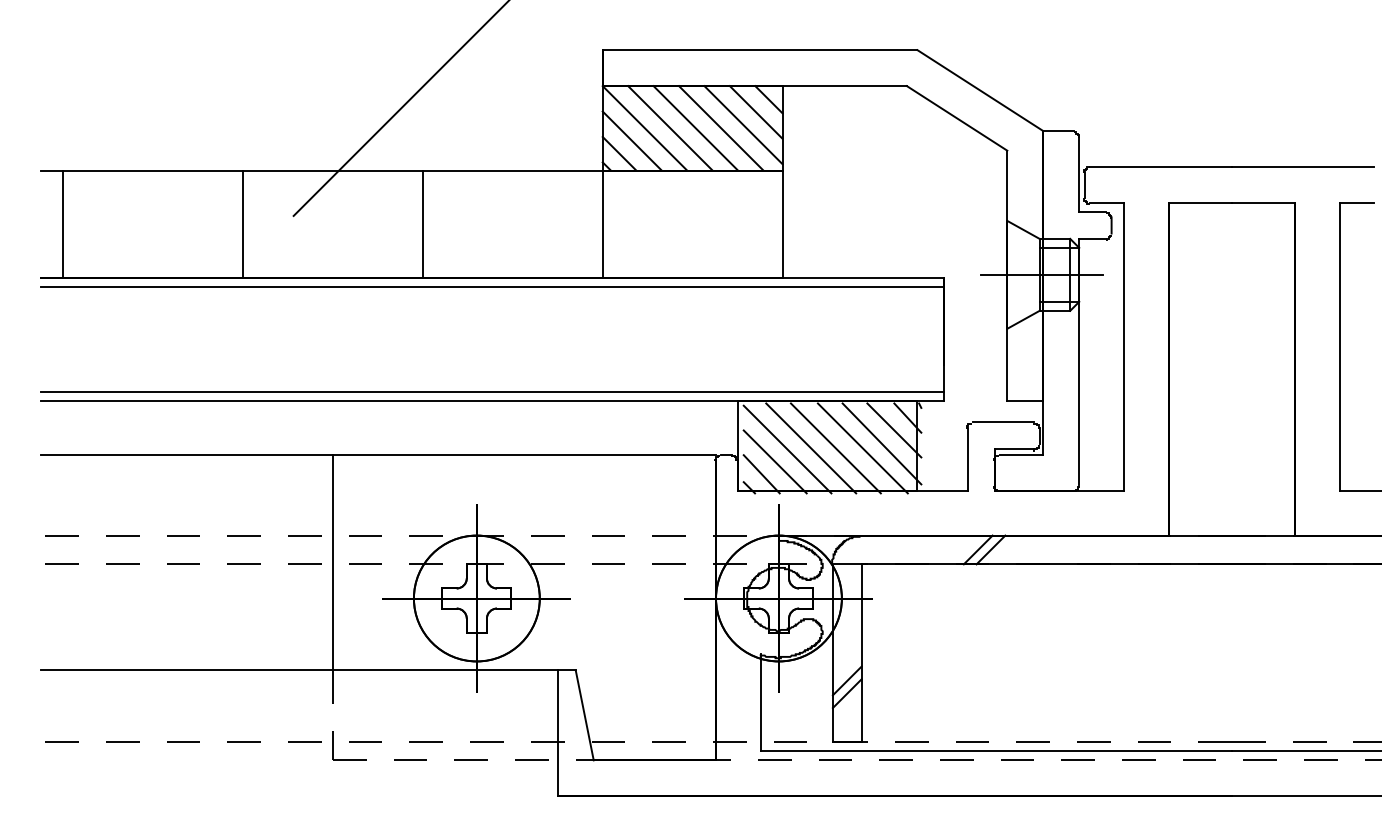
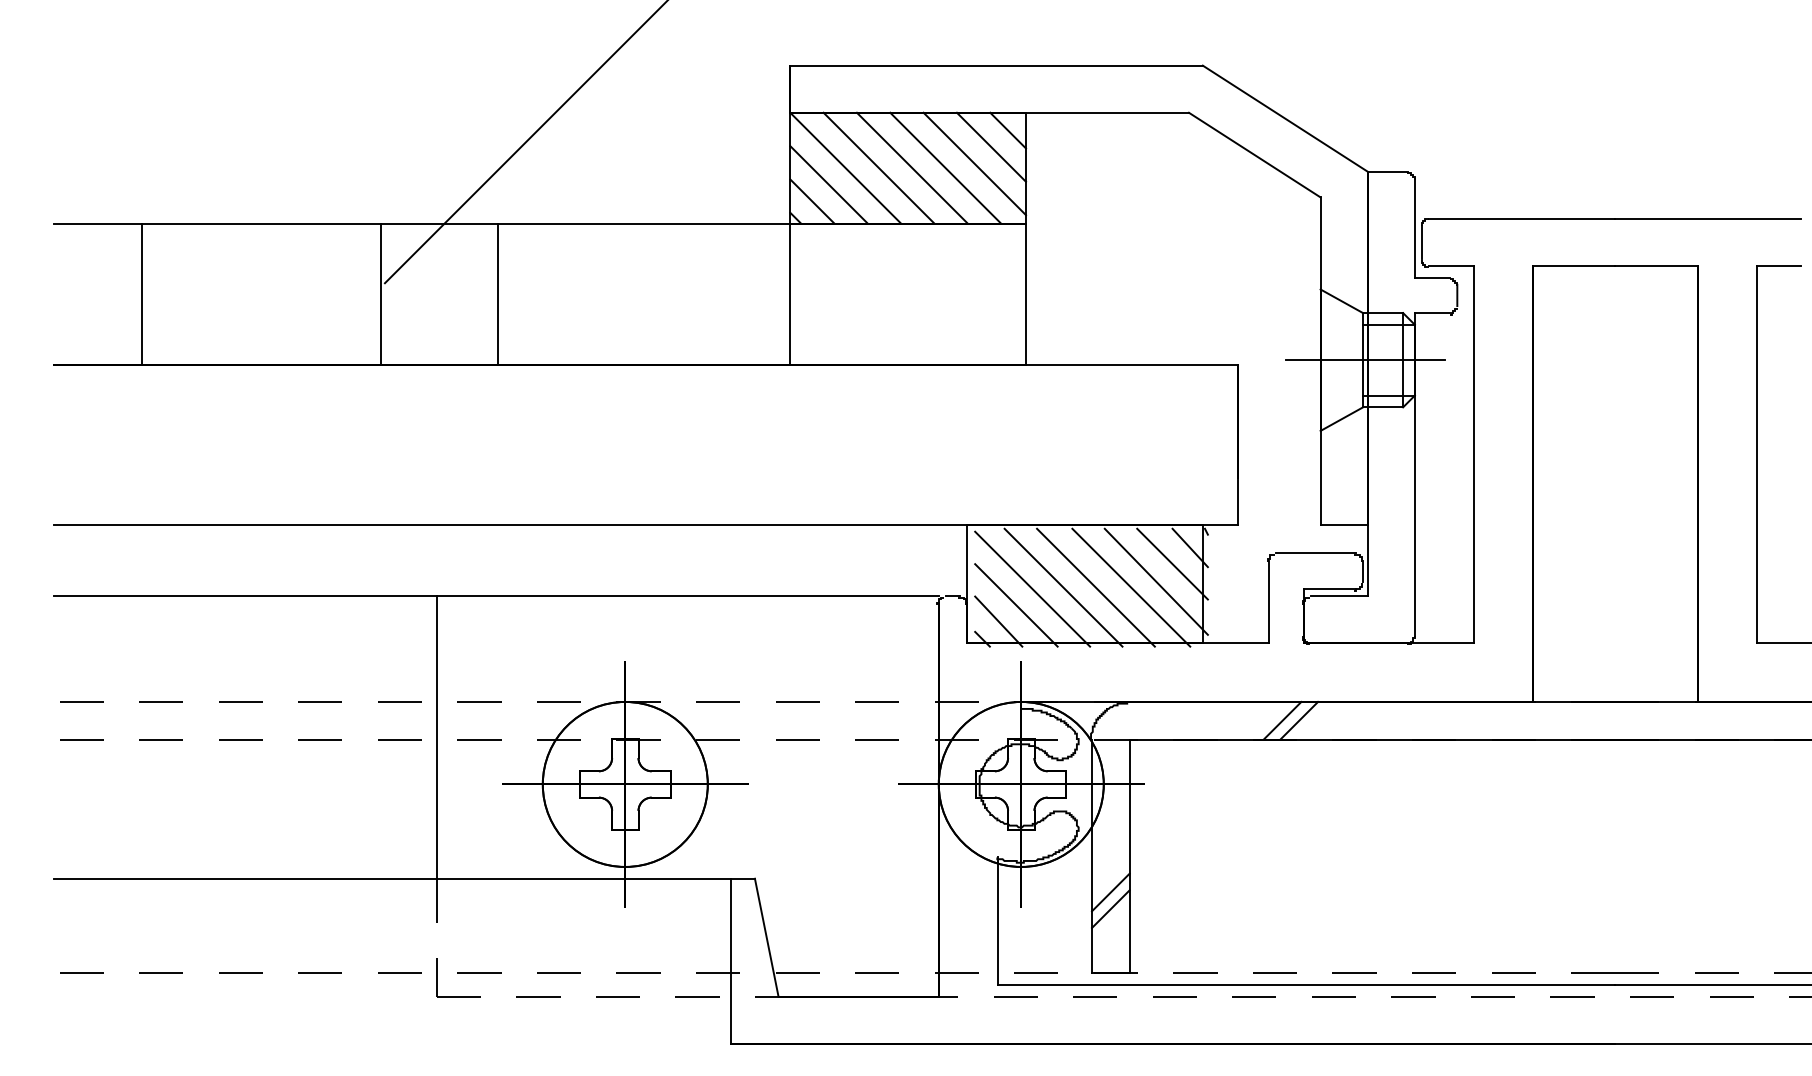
line: (63, 223) -> (142, 293), moved
line: (242, 223) -> (380, 293), moved
line: (422, 223) -> (497, 293), moved
line: (493, 287) -> (646, 376), removed
line: (493, 391) -> (646, 513), removed

